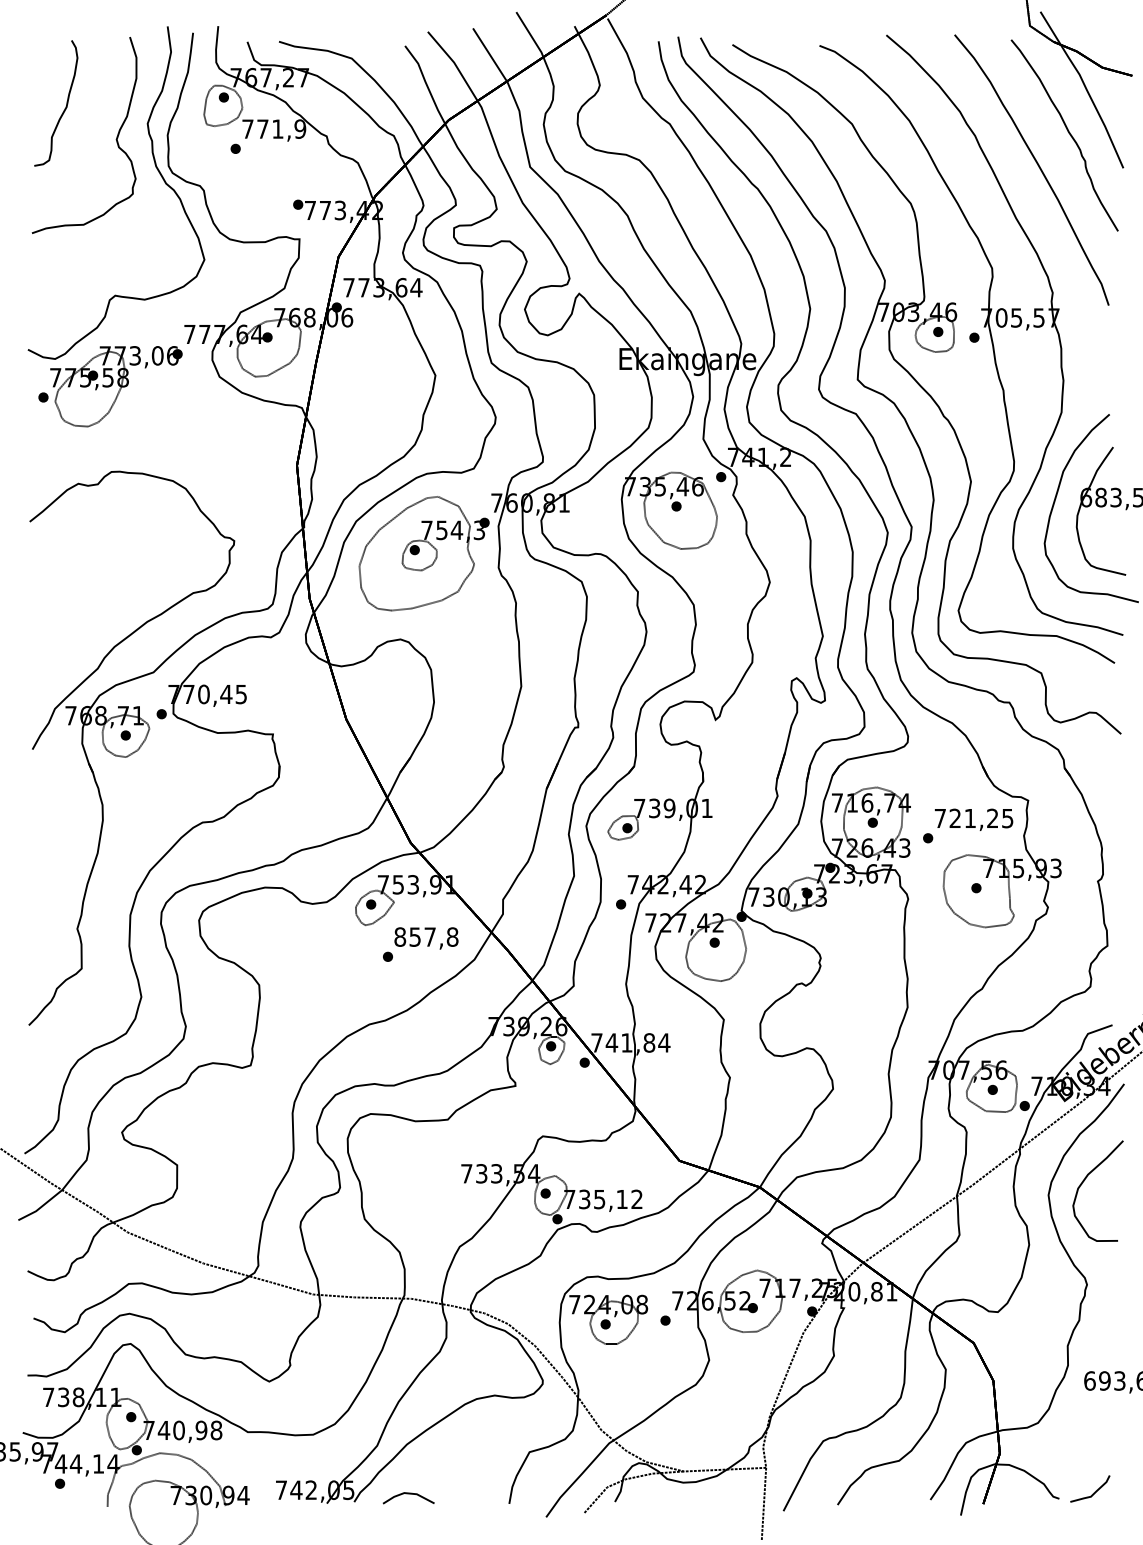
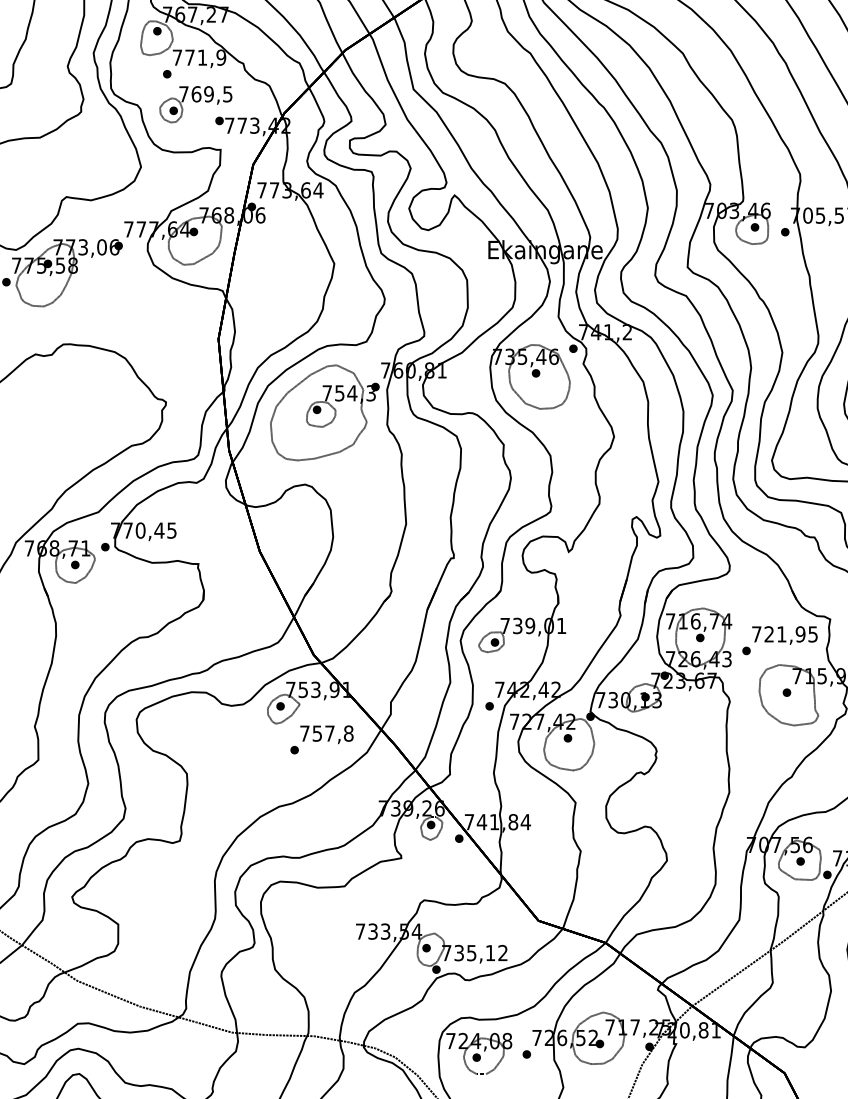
part: (269, 185) -> (195, 104), added
text: (992, 818) -> (800, 634), 721,25 -> 721,95
text: (400, 936) -> (305, 733), 857,8 -> 757,8

